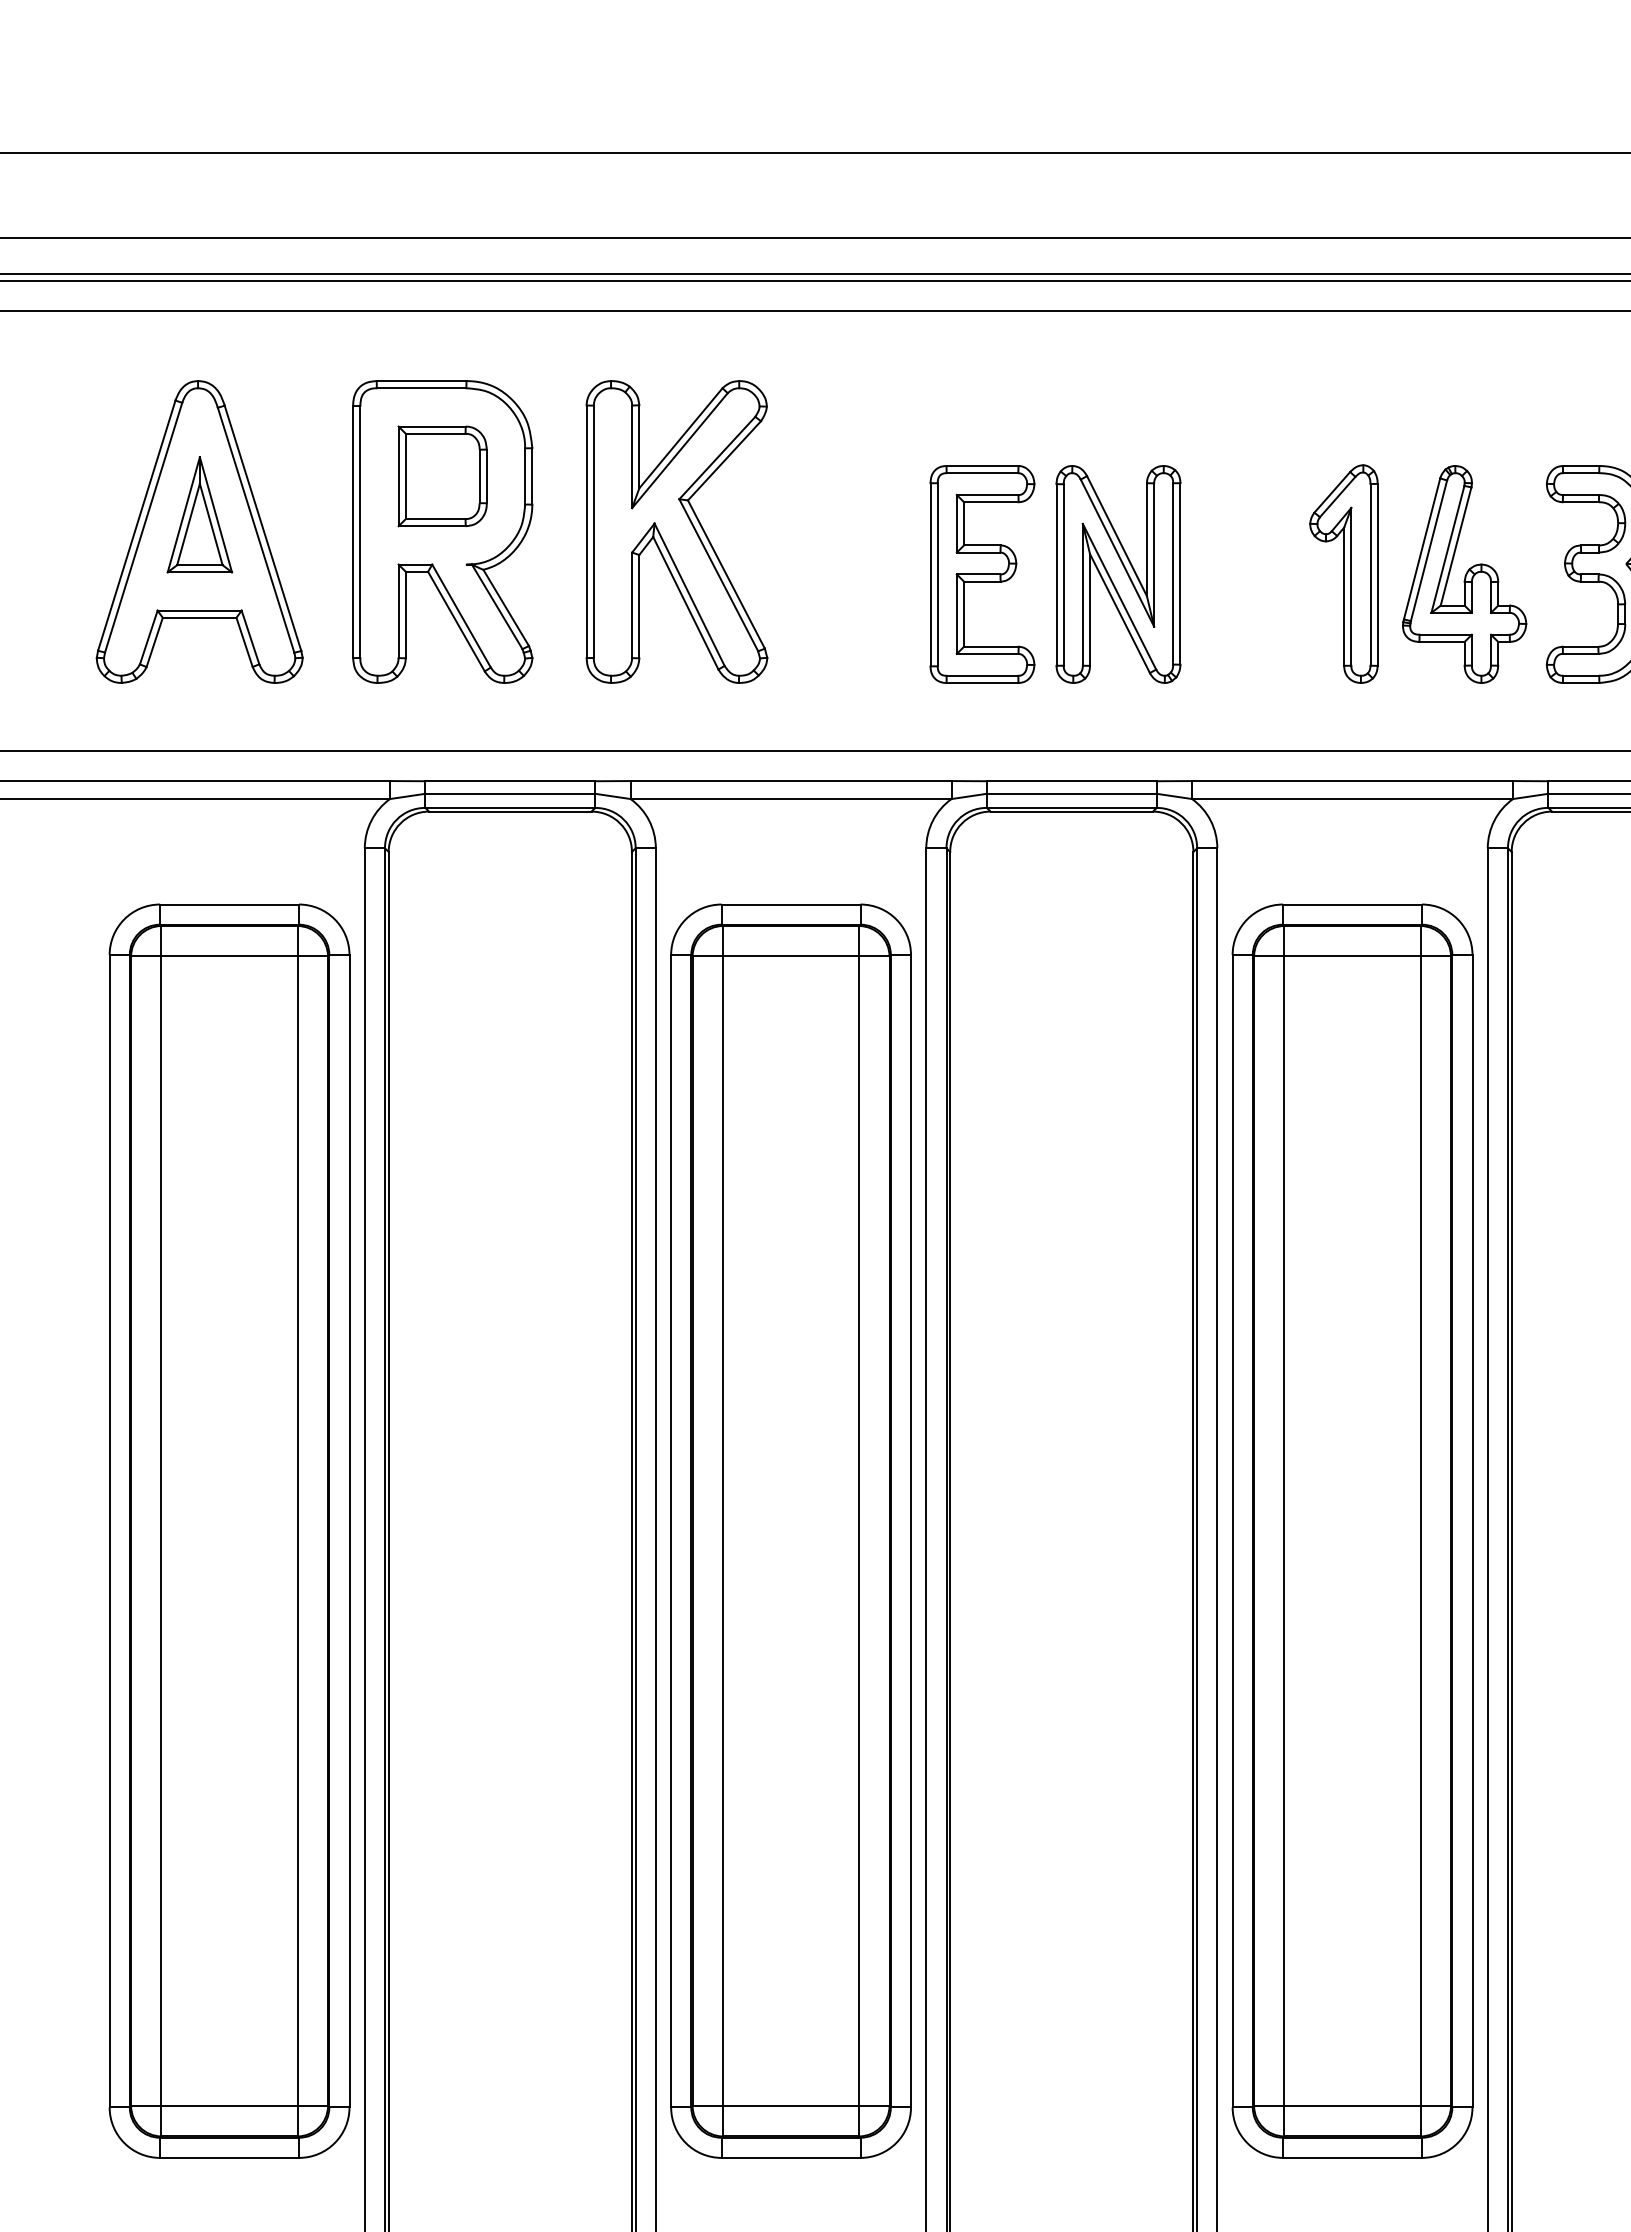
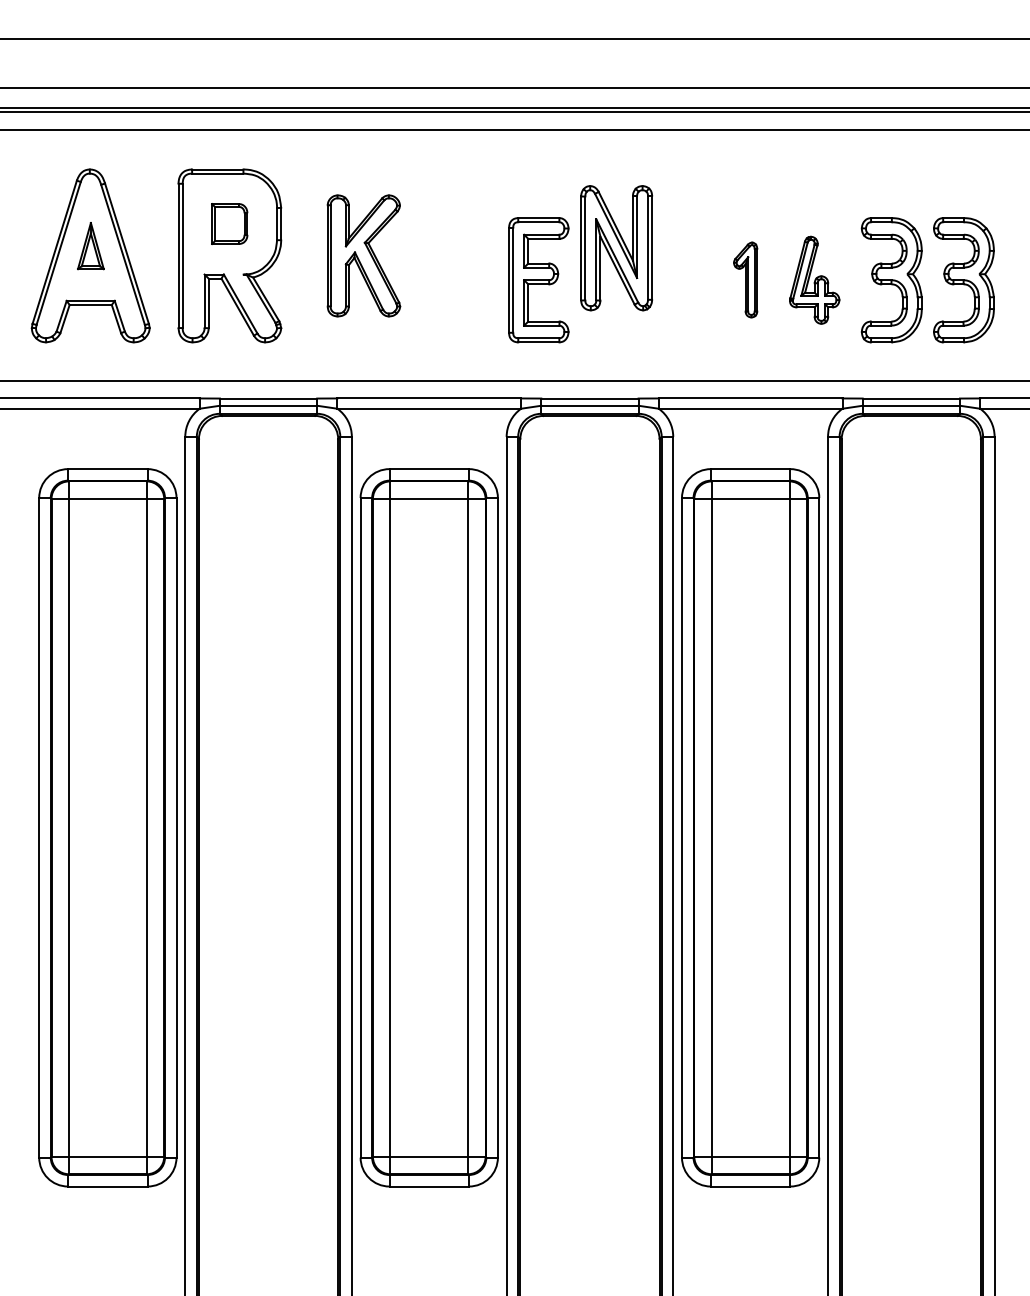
part: (442, 475) -> (229, 223), size x0.7
part: (199, 513) -> (90, 245), size x0.7
part: (676, 531) -> (363, 255), size x0.7
part: (1343, 573) -> (745, 279), size x0.6
part: (1118, 574) -> (616, 248), moved
part: (1464, 574) -> (814, 280), size x0.7

